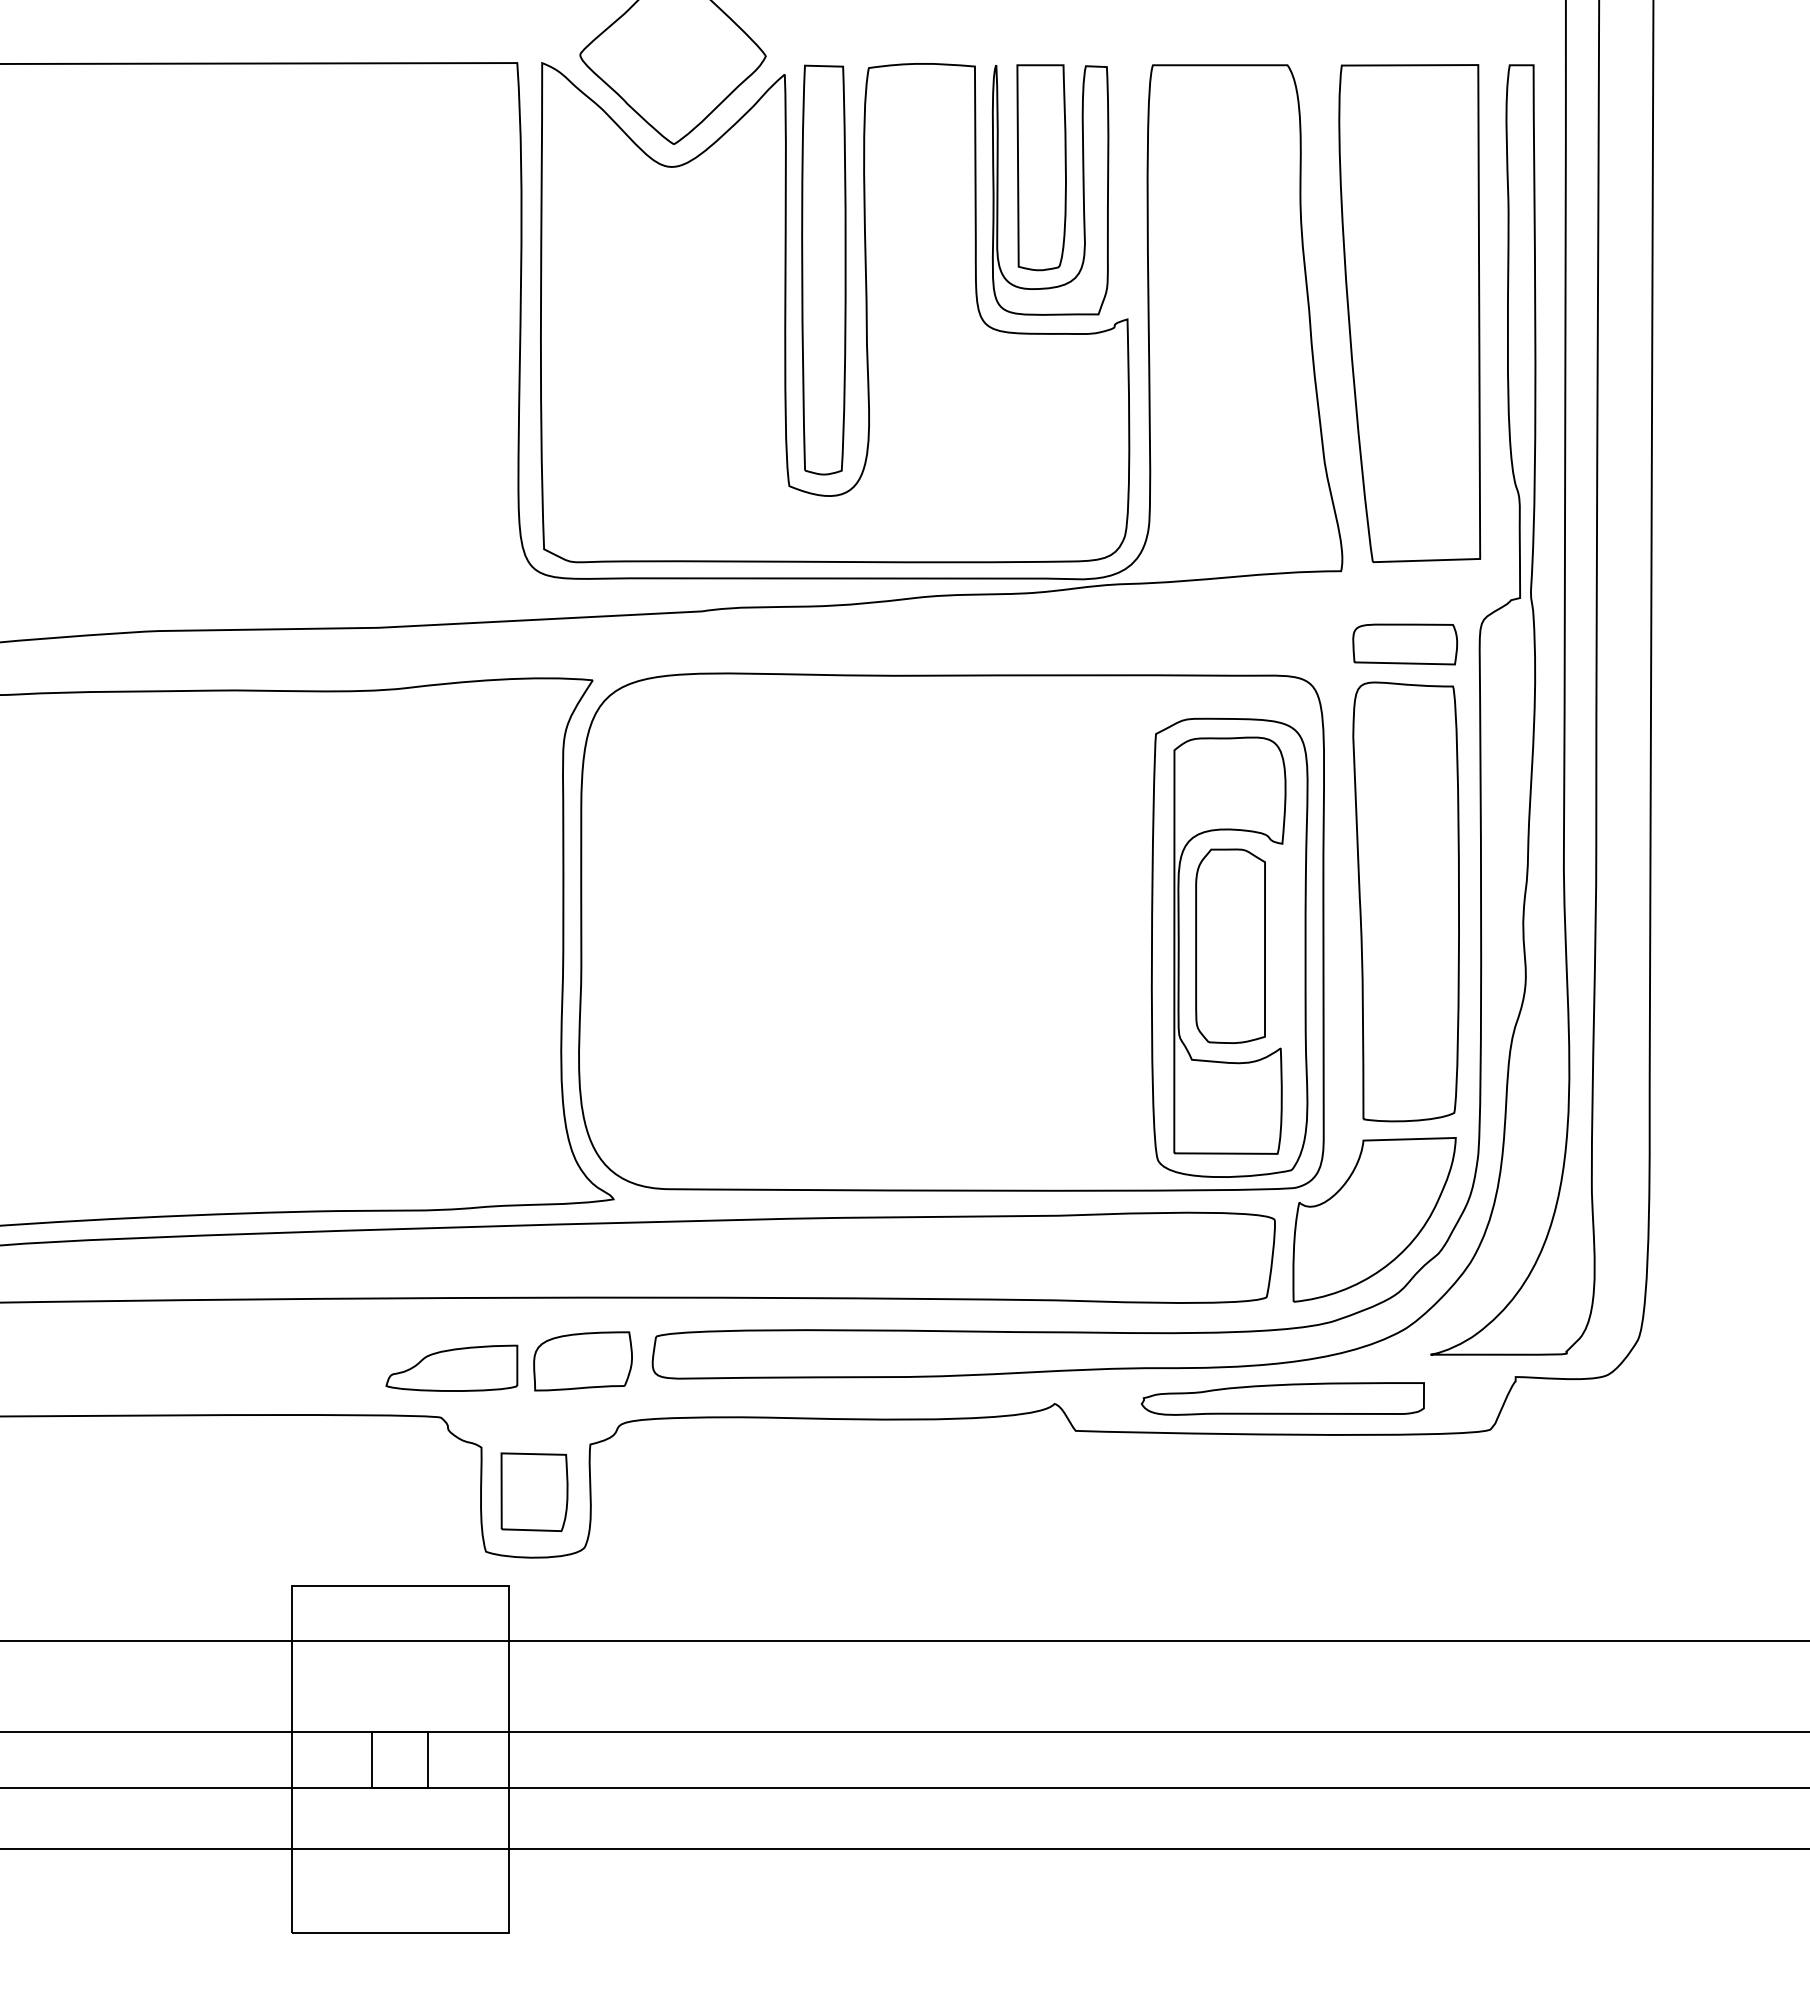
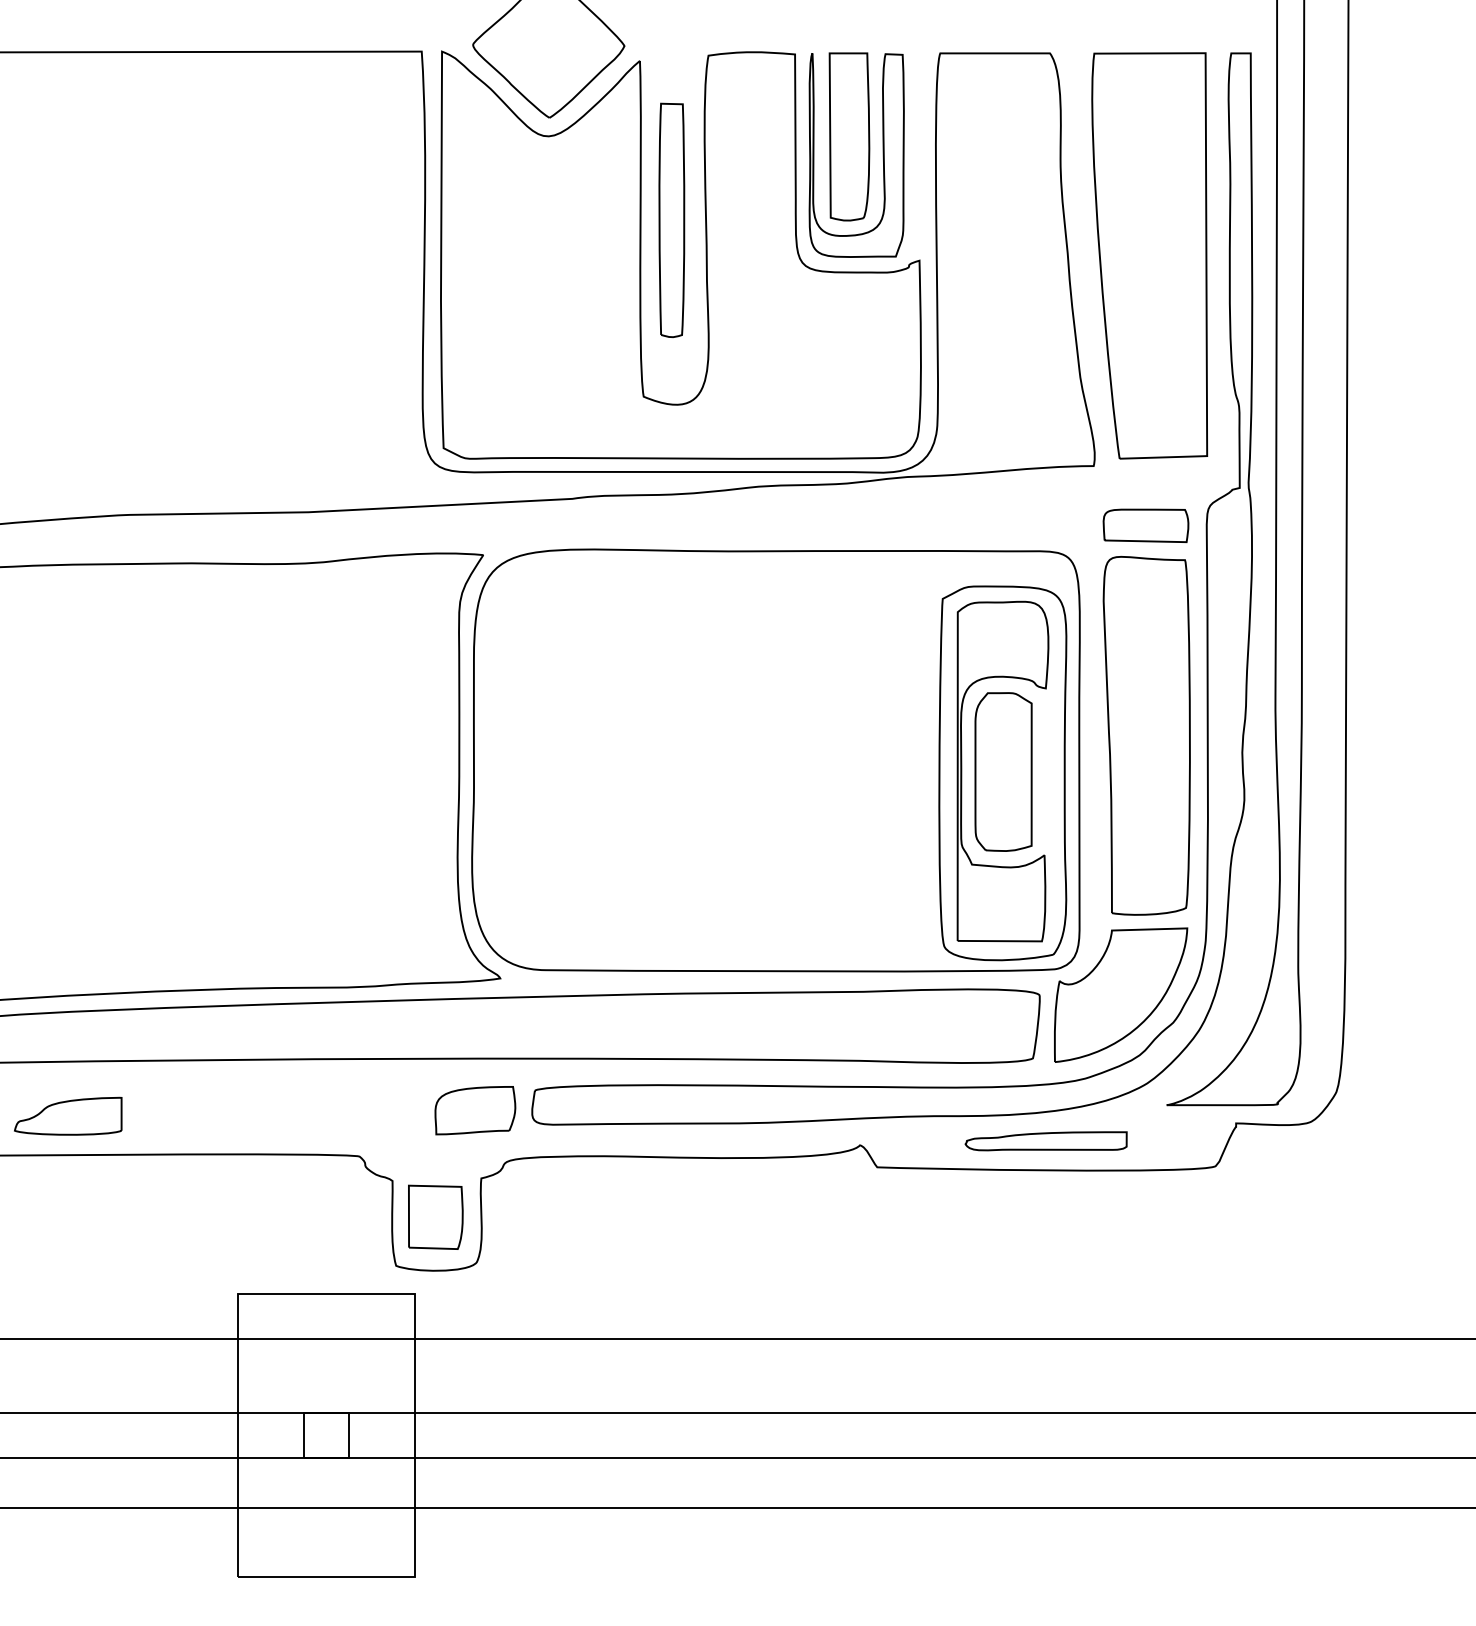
part: (823, 269) -> (671, 219), size x0.7
part: (451, 1367) -> (67, 1115), moved
part: (1282, 1398) -> (1045, 1140), size x0.7

